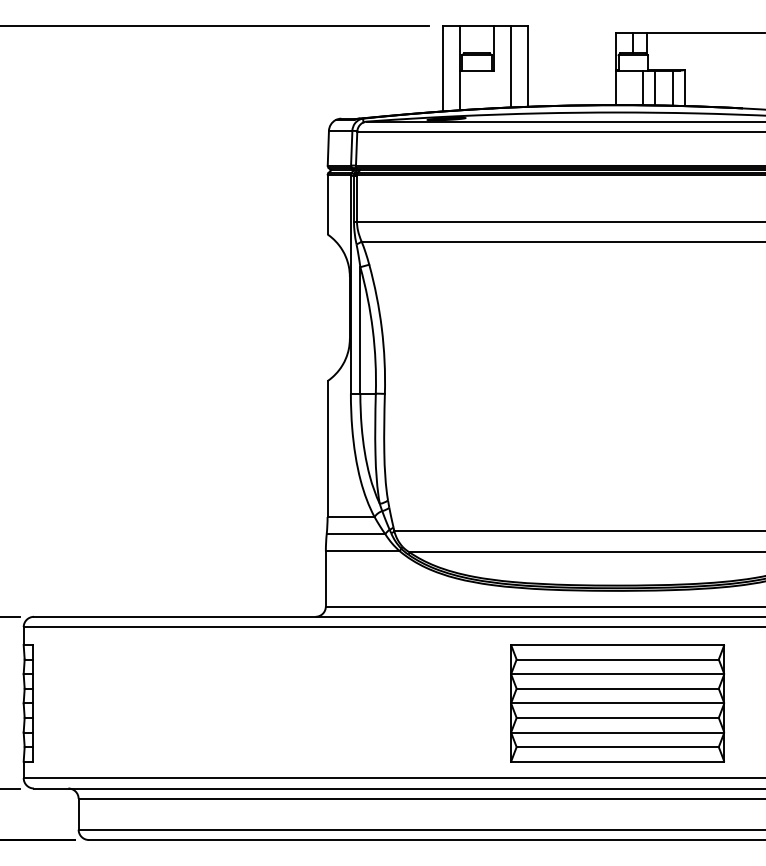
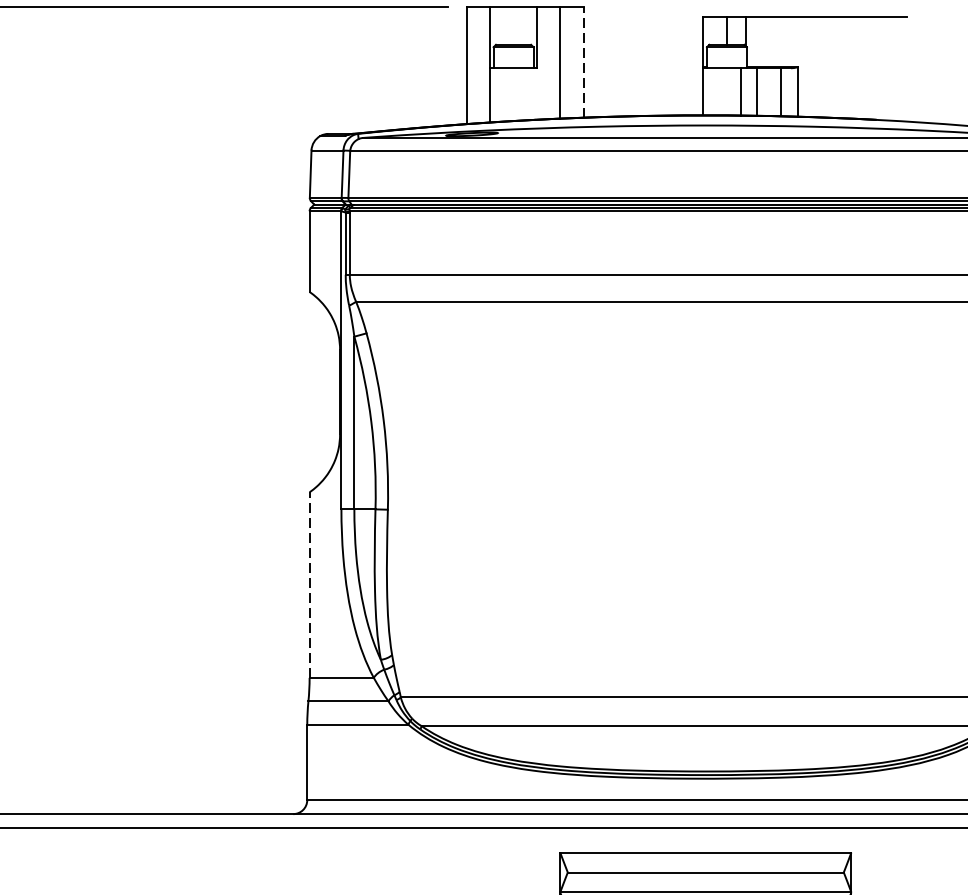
line: (528, 65) -> (583, 61), solid -> dashed
line: (327, 449) -> (309, 585), solid -> dashed

